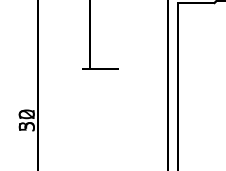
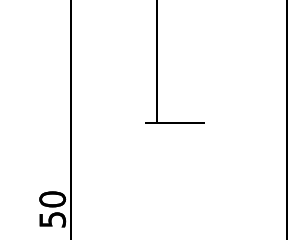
text: (26, 119) -> (52, 207), 32 -> 50

